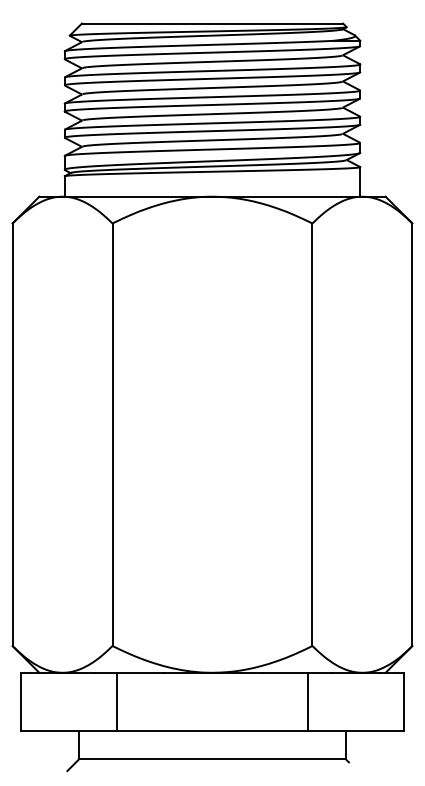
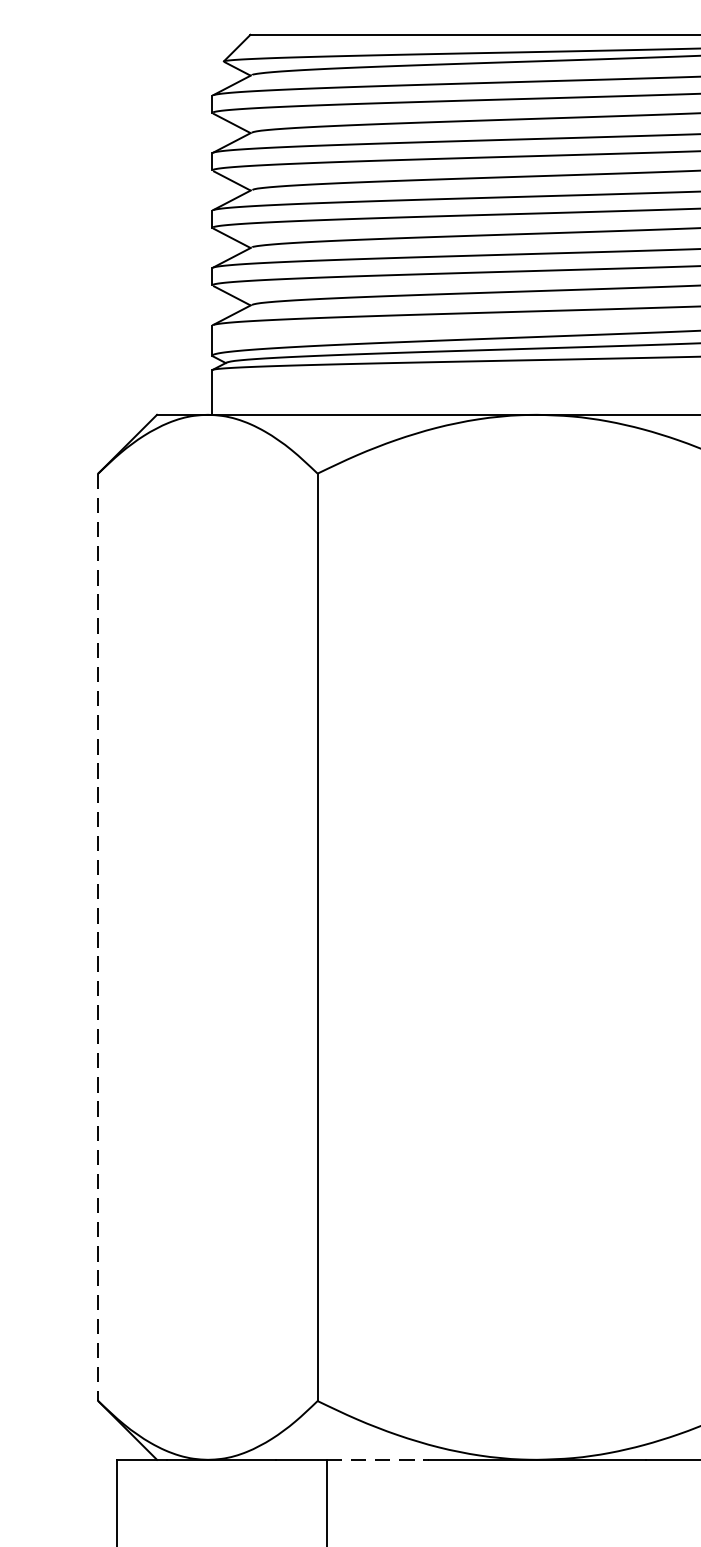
line: (12, 435) -> (98, 938), solid -> dashed
line: (140, 672) -> (379, 1459), solid -> dashed

